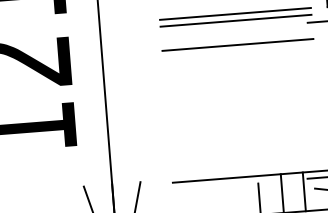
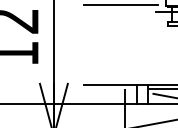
line: (235, 20) -> (120, 8), removed
line: (237, 44) -> (120, 20), removed

